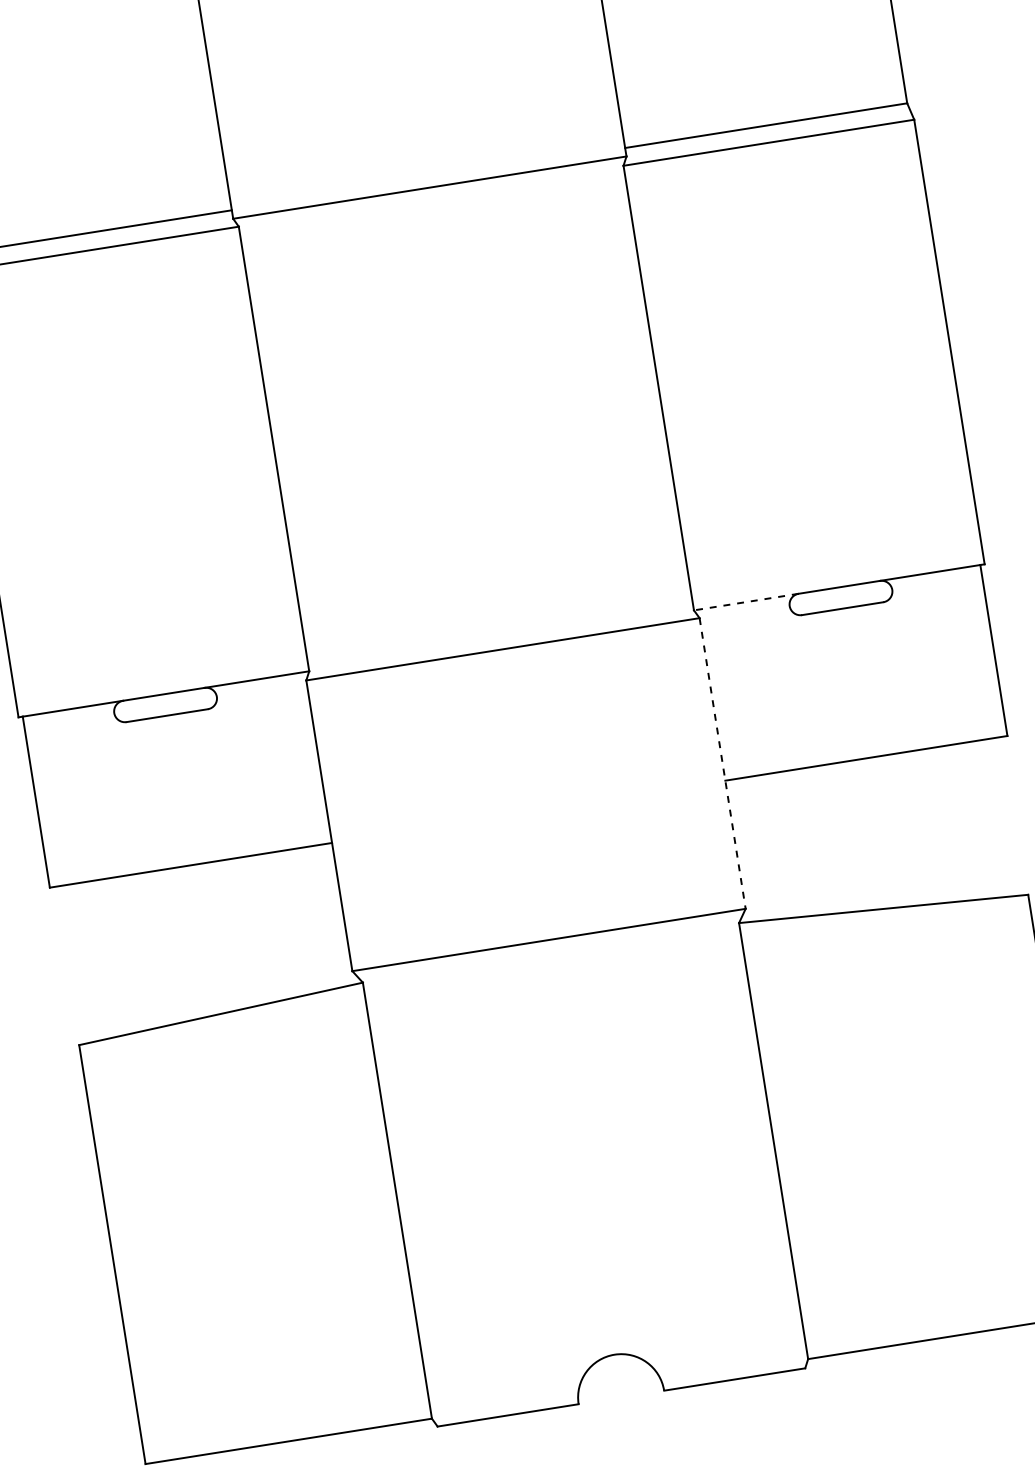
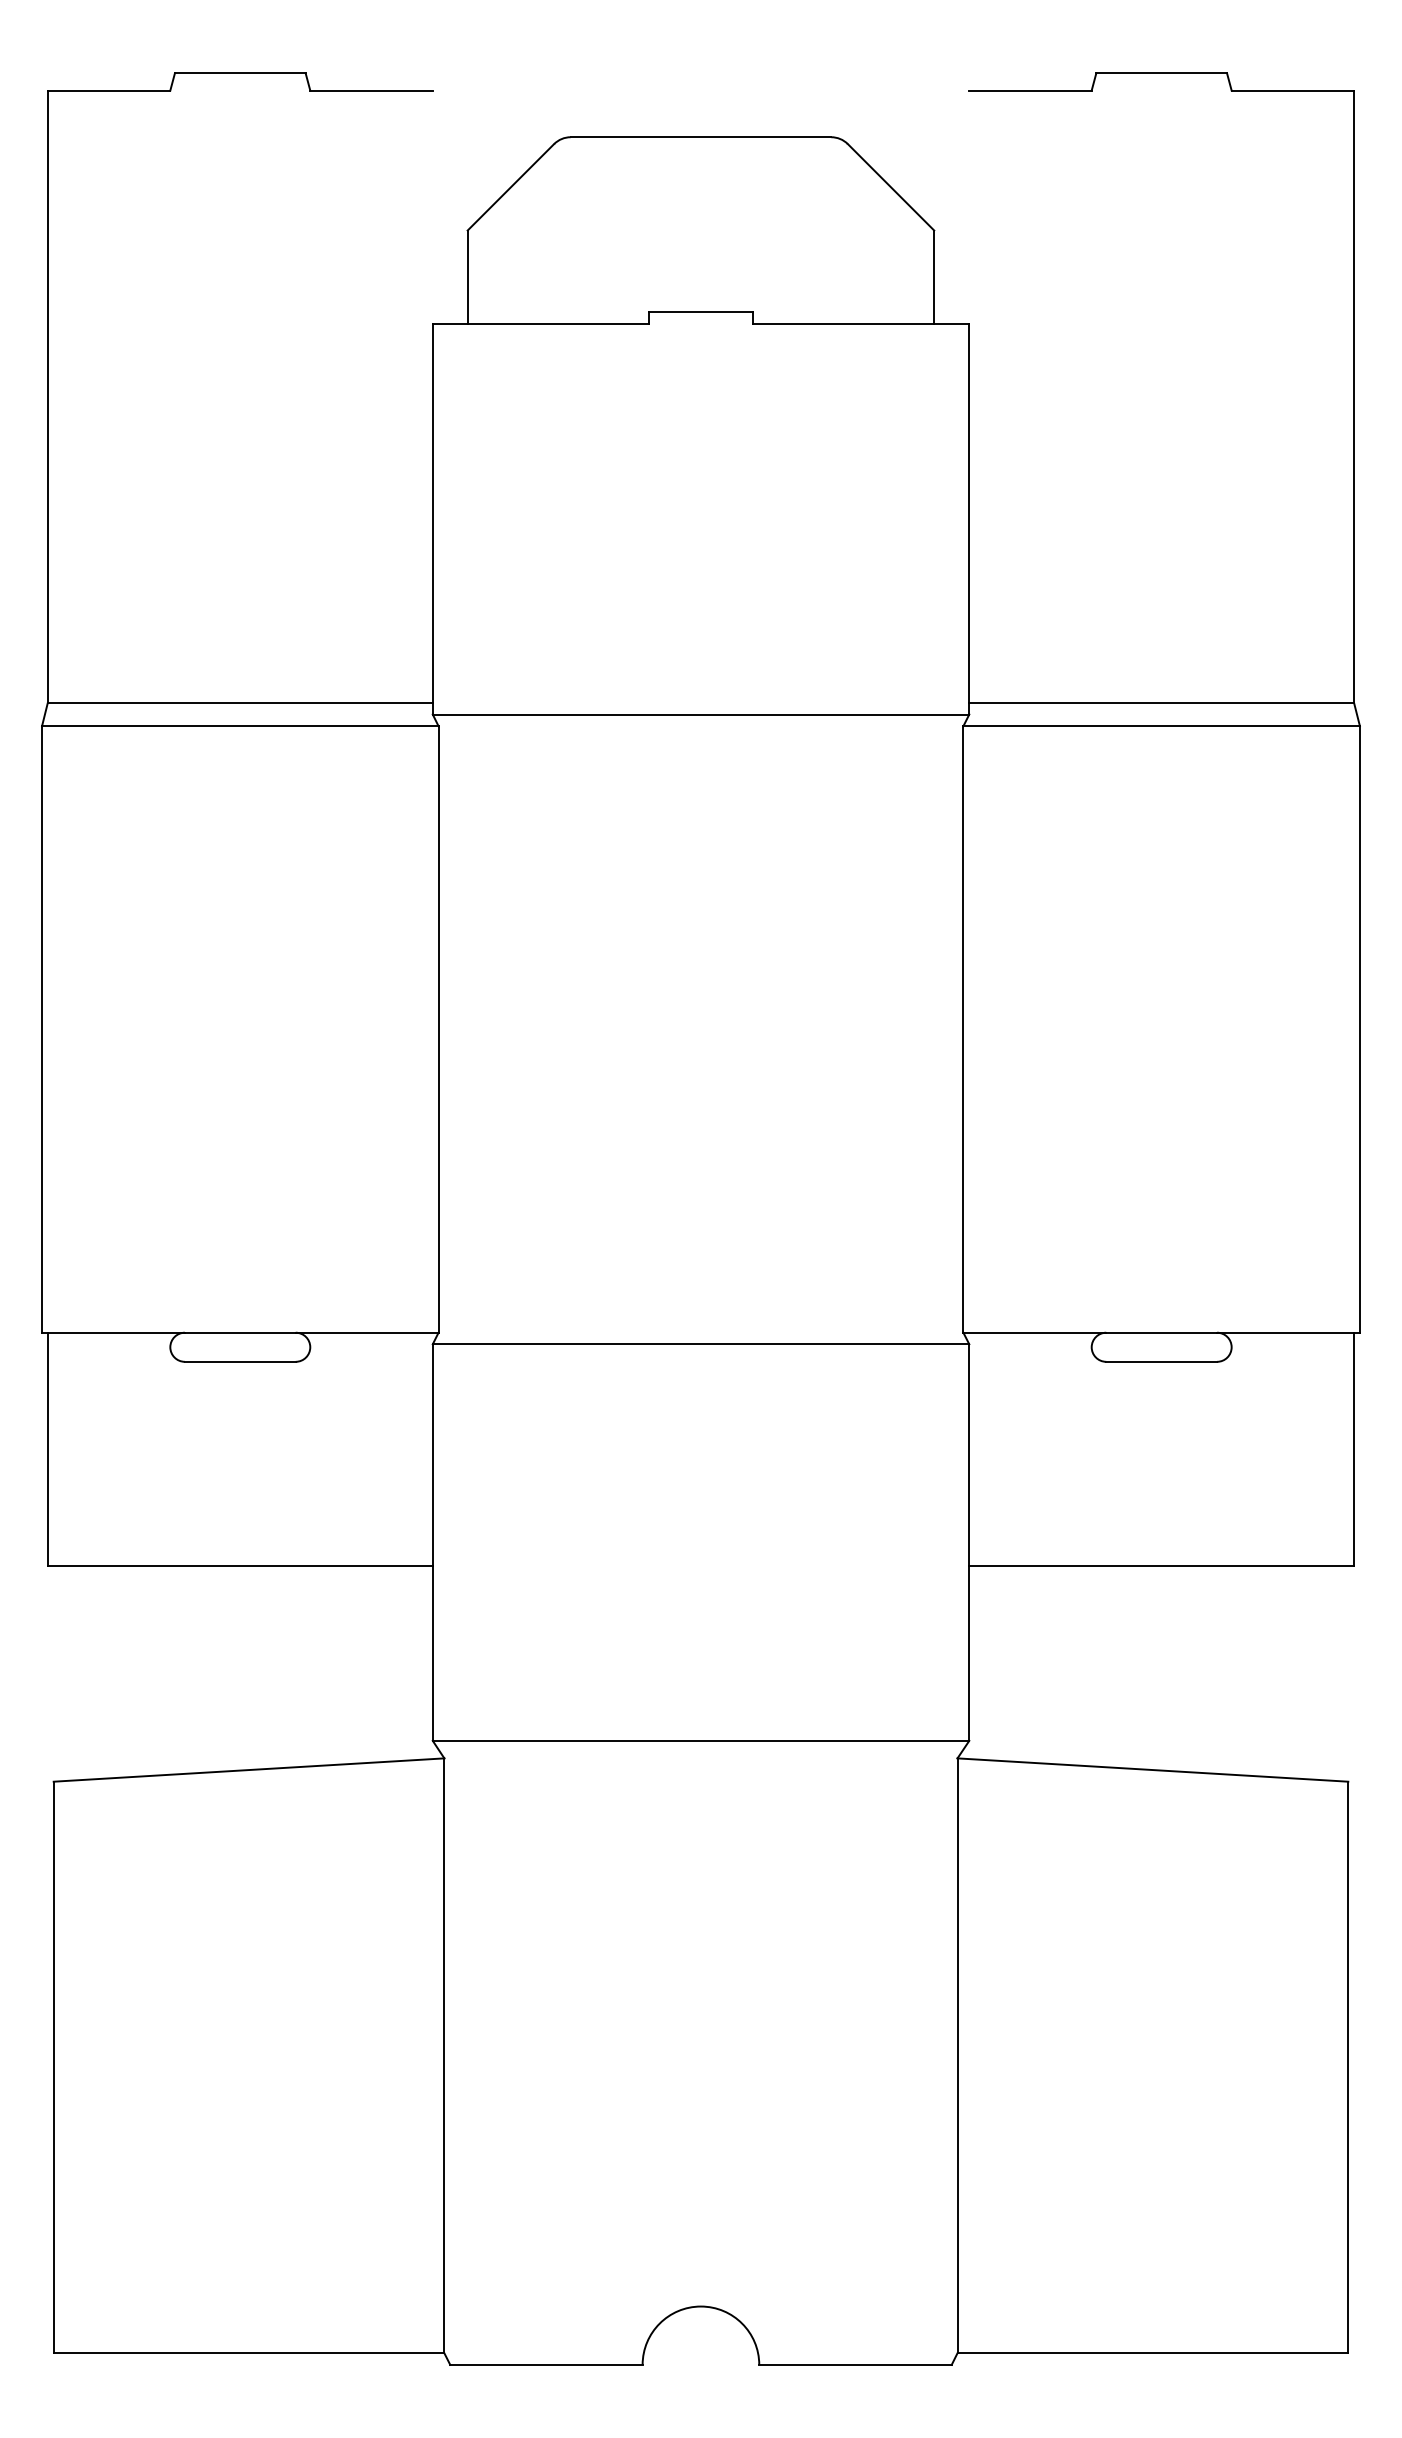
line: (746, 601) -> (1034, 1332), dashed -> solid
line: (722, 764) -> (969, 1543), dashed -> solid

